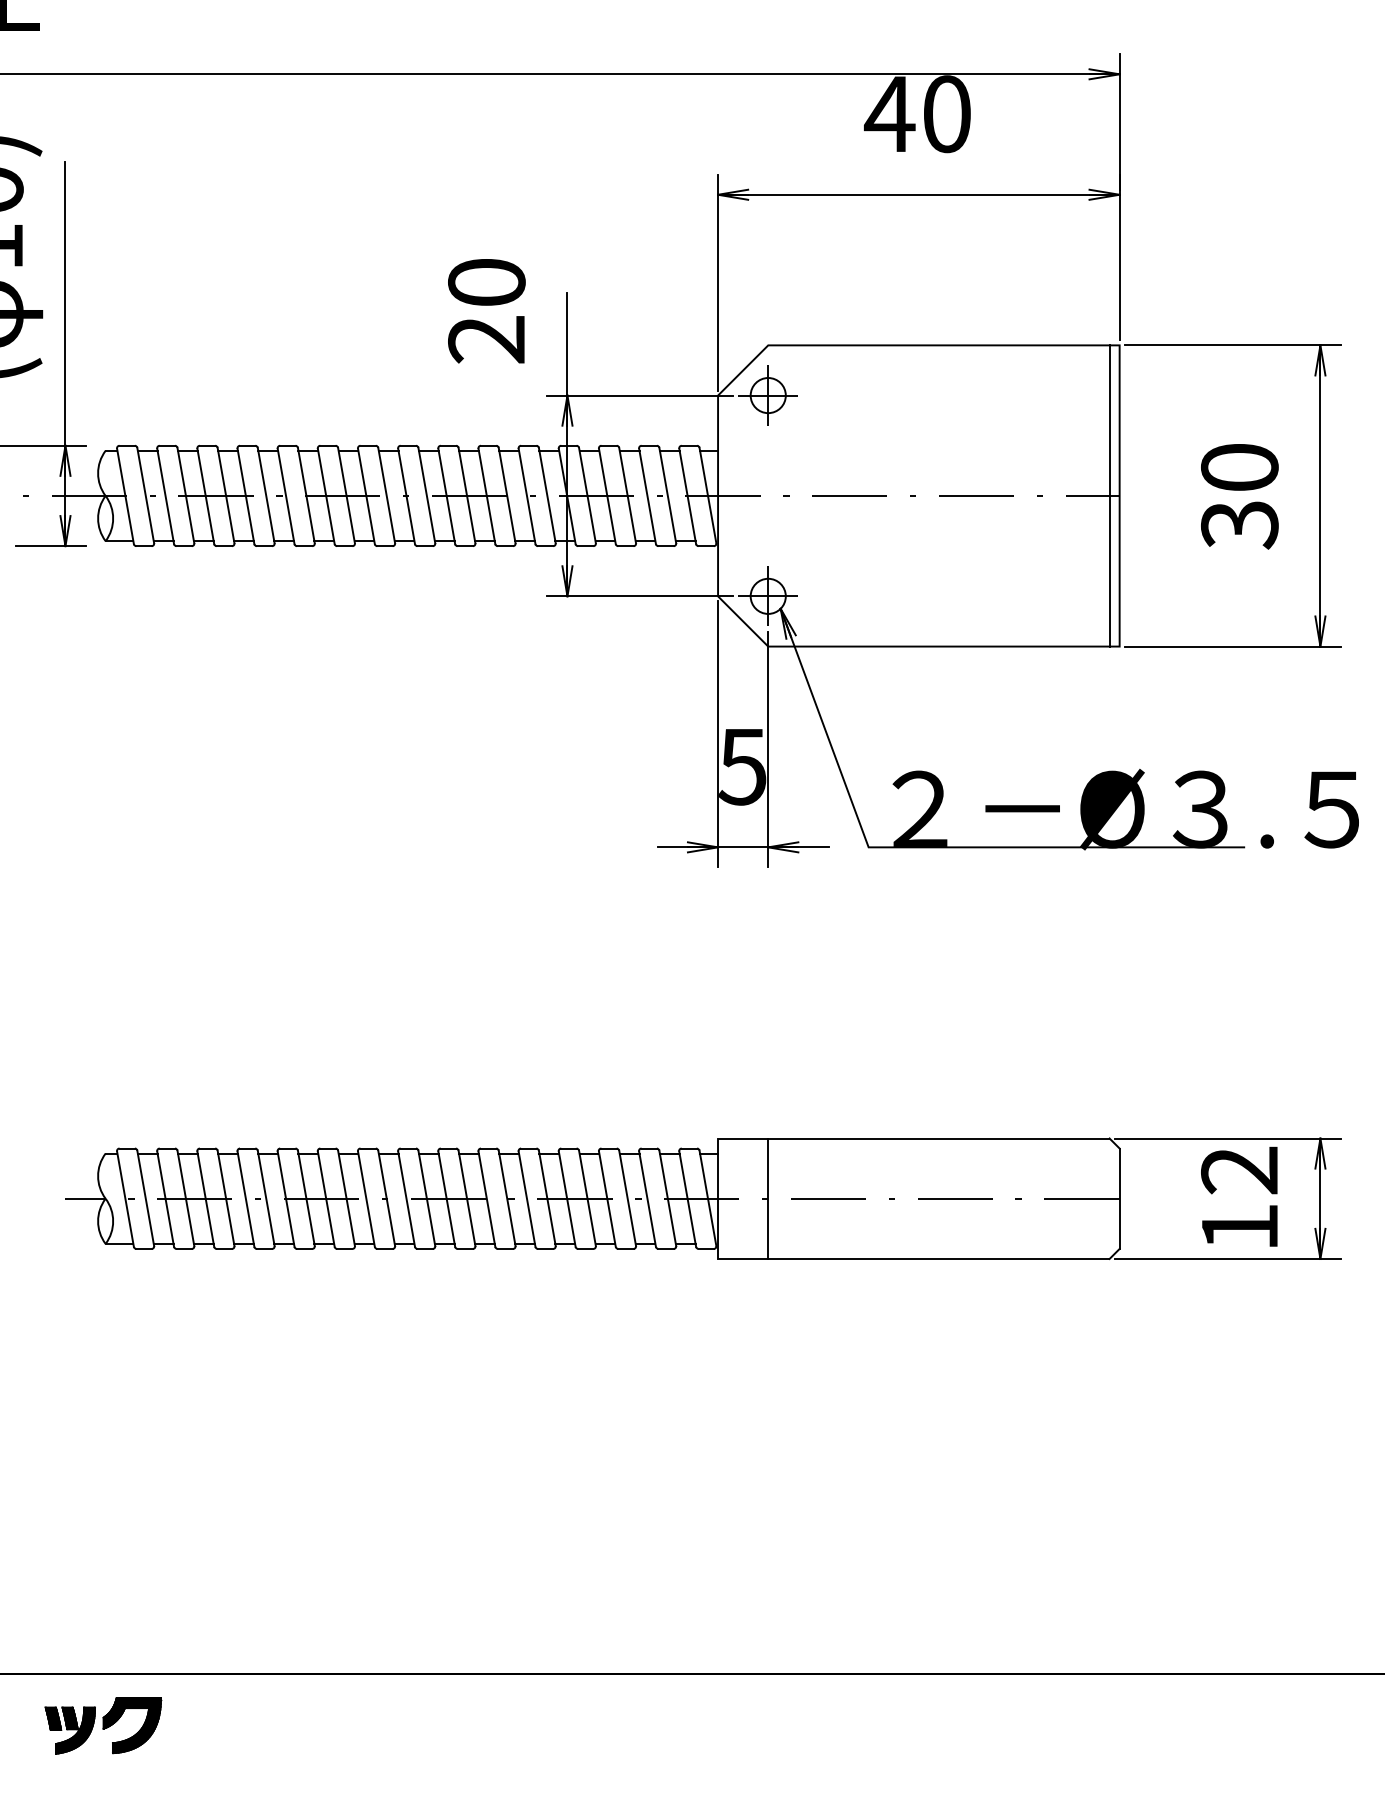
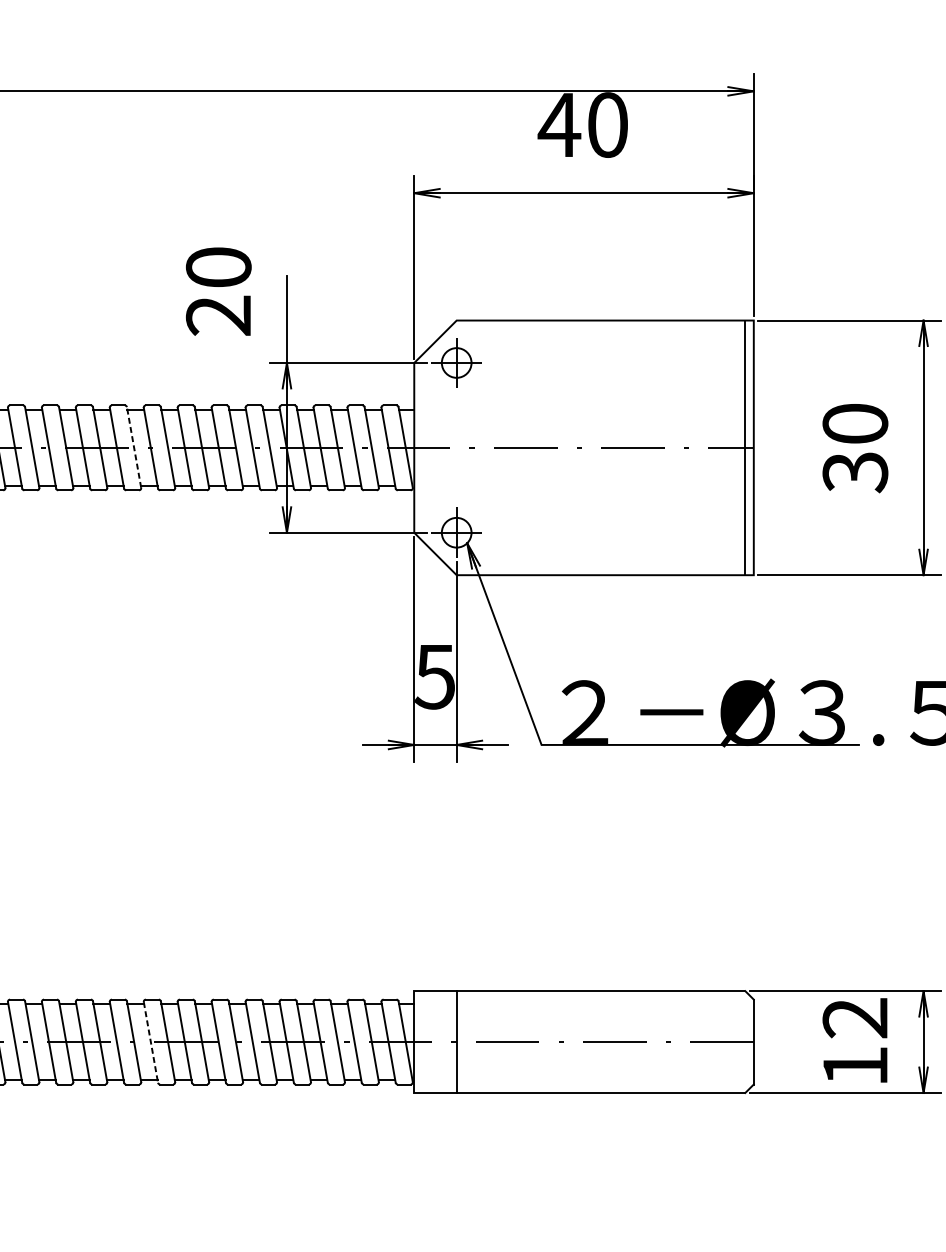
line: (386, 495) -> (133, 447), solid -> dashed
line: (406, 1199) -> (150, 1042), solid -> dashed

